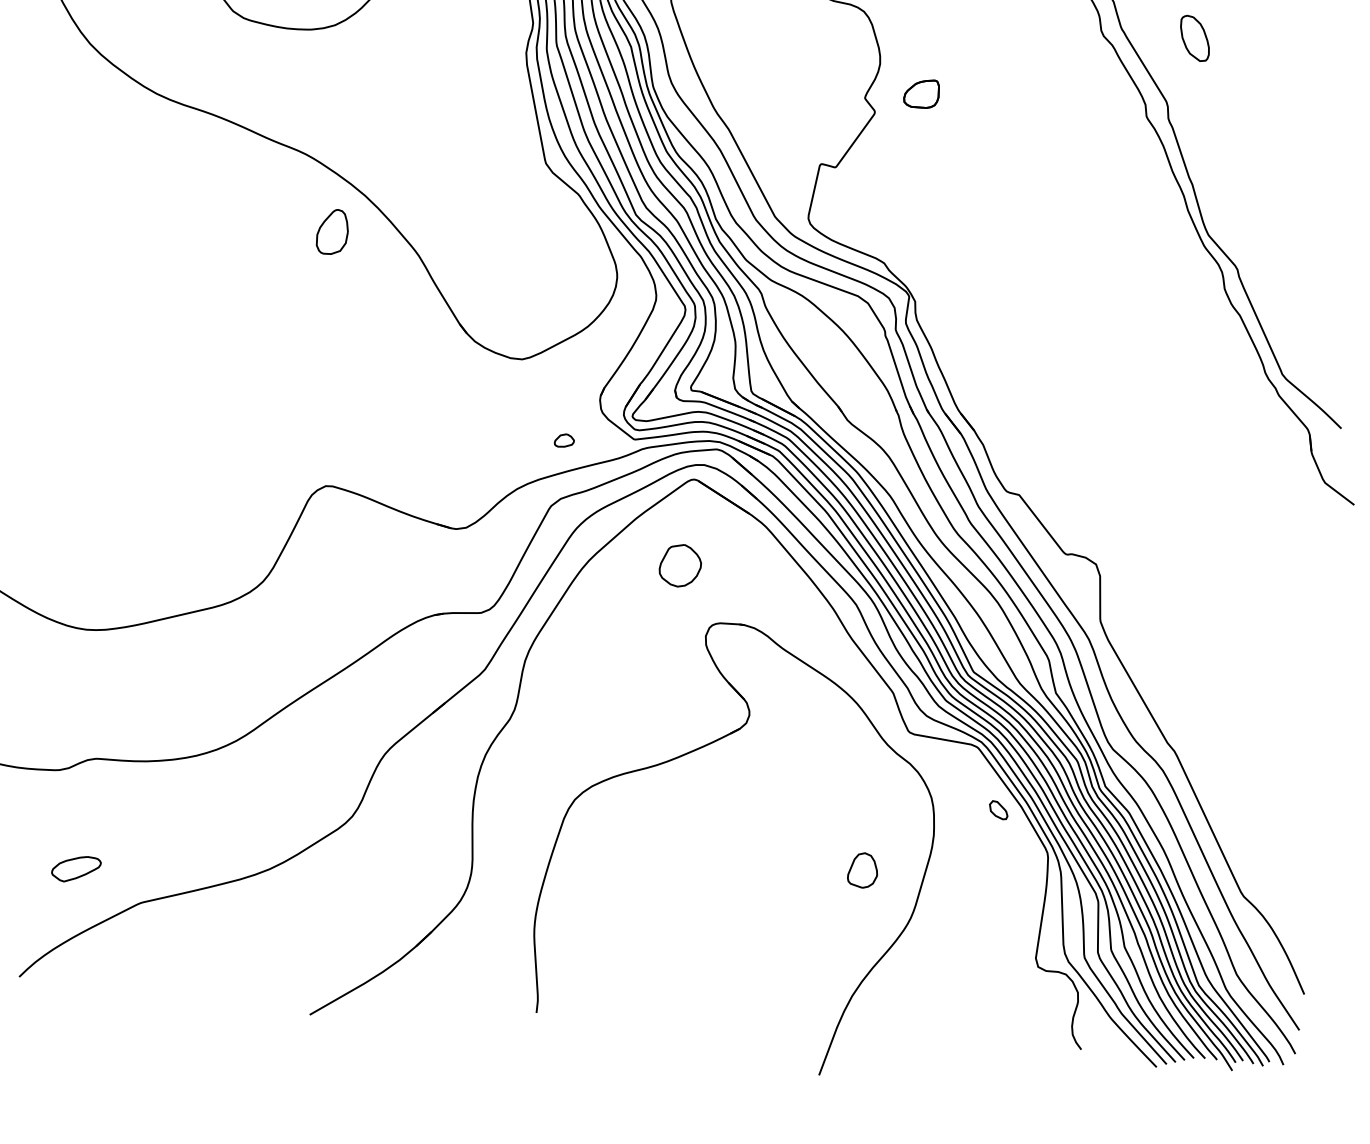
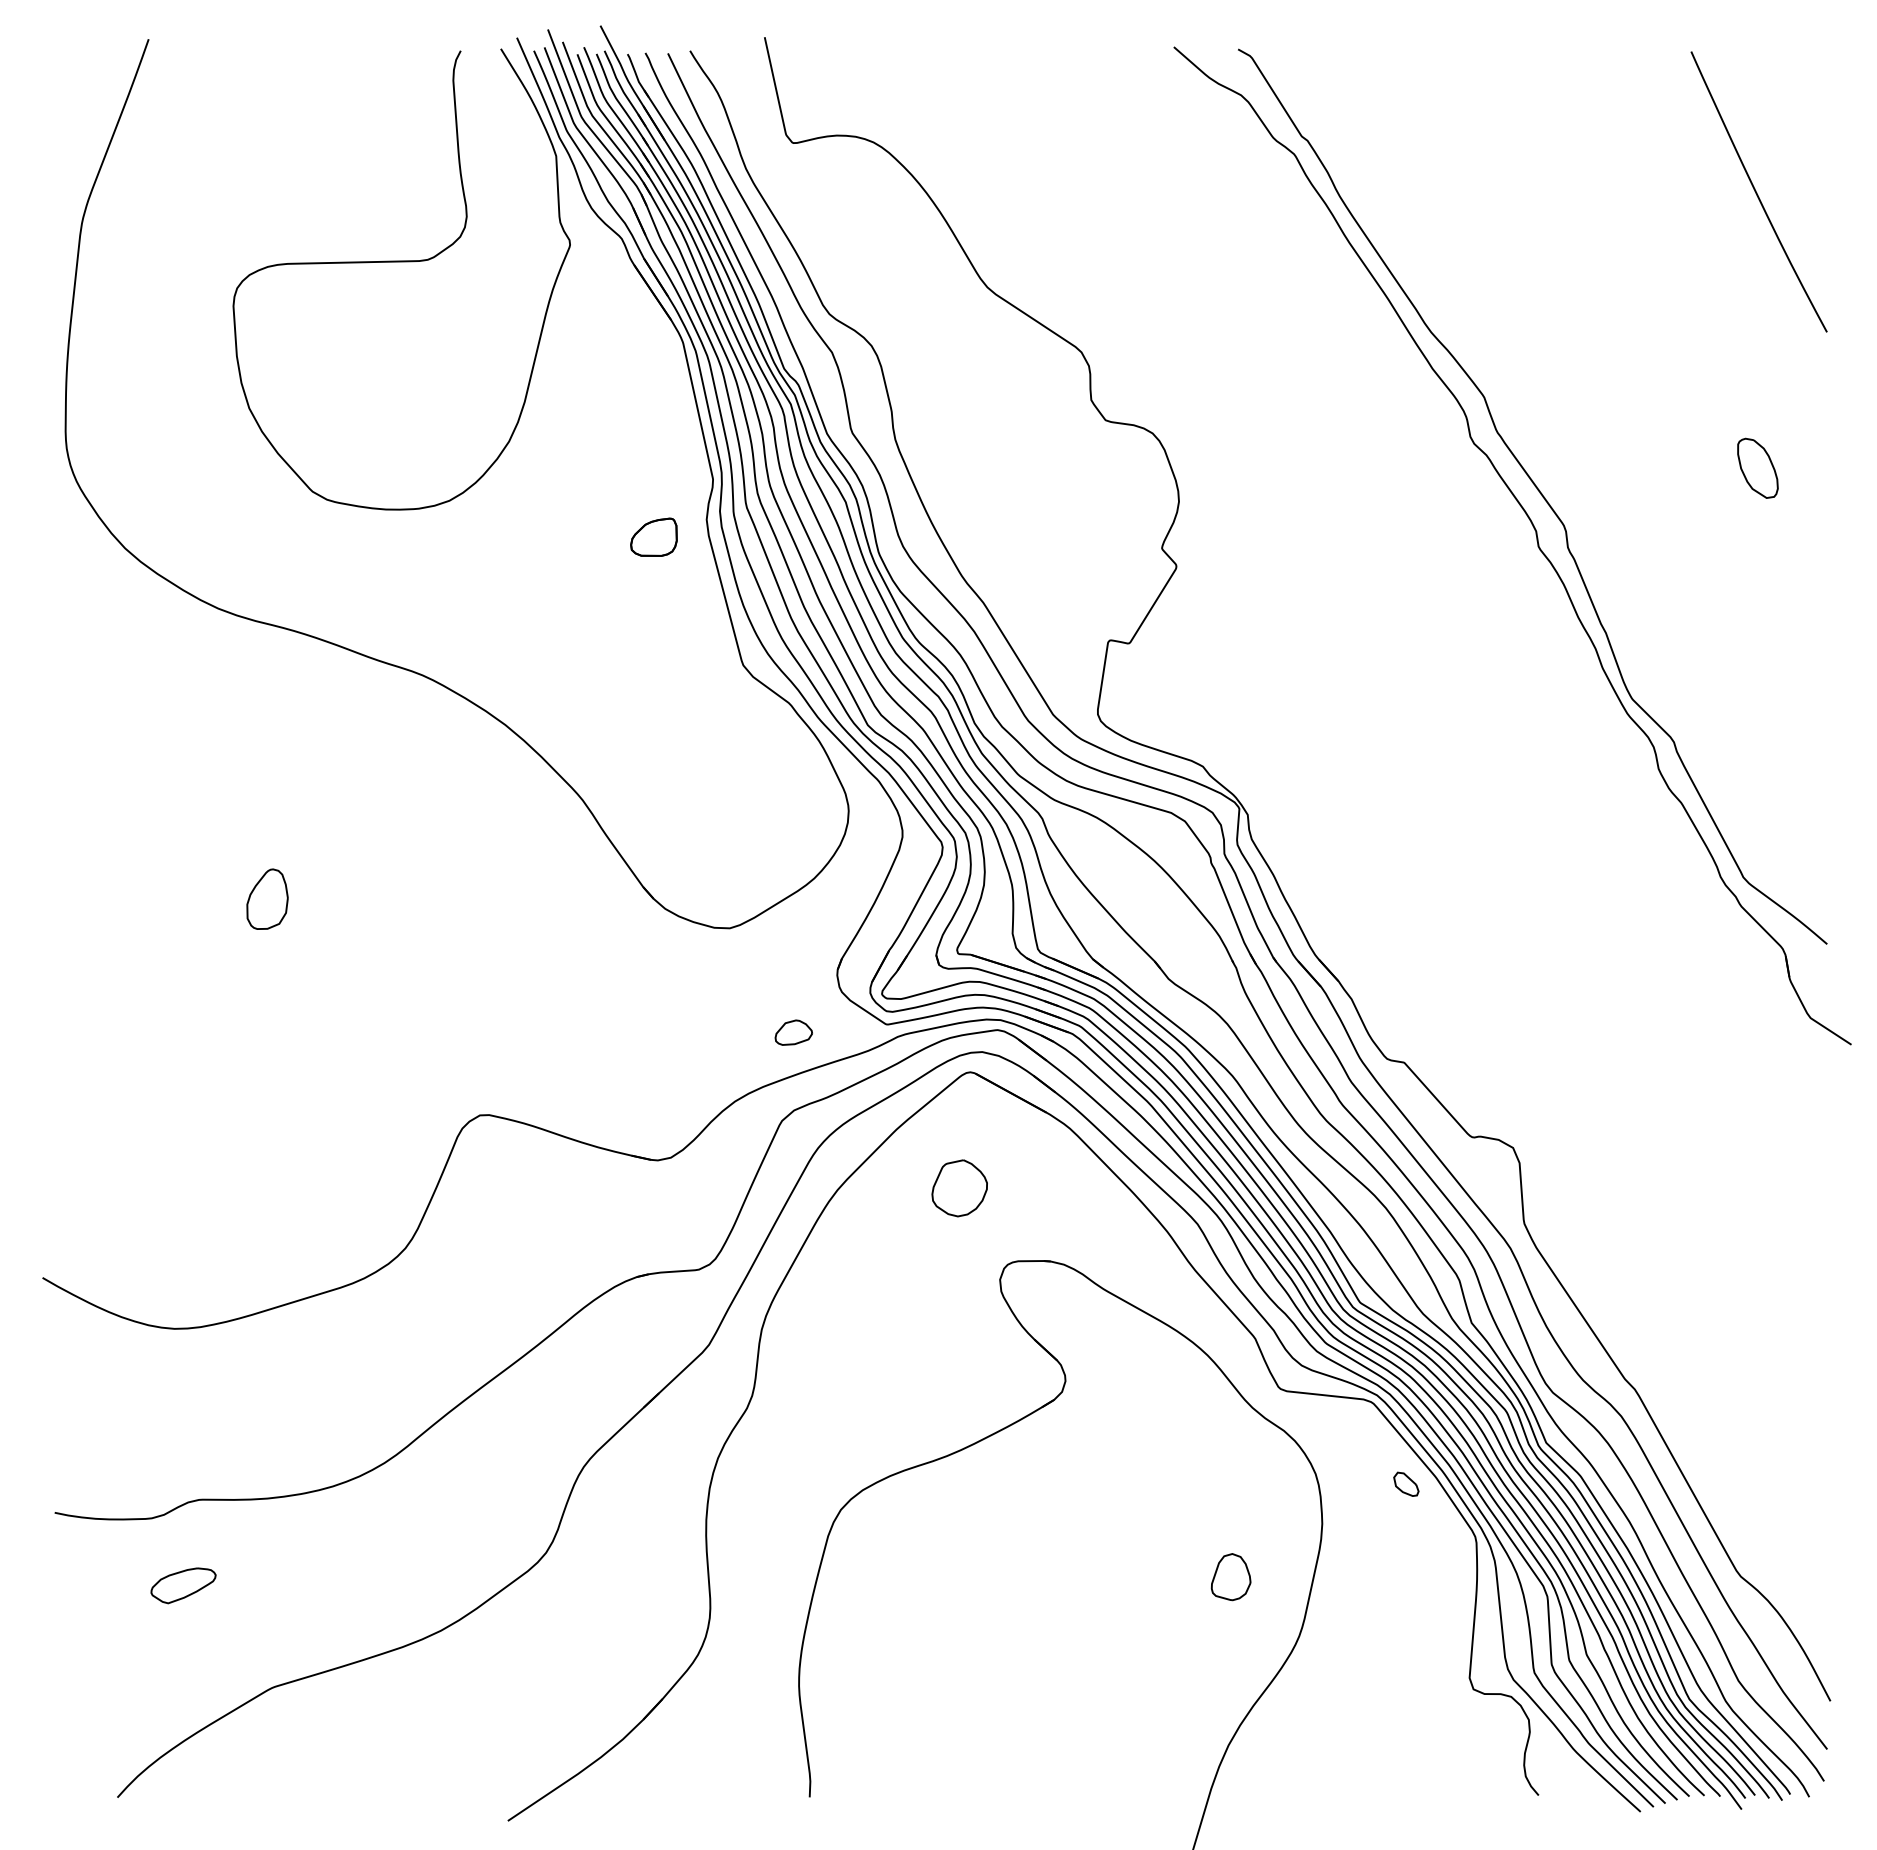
part: (1194, 37) -> (1757, 467), moved
part: (921, 93) -> (653, 536), moved
part: (332, 231) -> (267, 898), moved
part: (564, 440) -> (793, 1032), size x1.43
part: (76, 869) -> (183, 1585), moved

